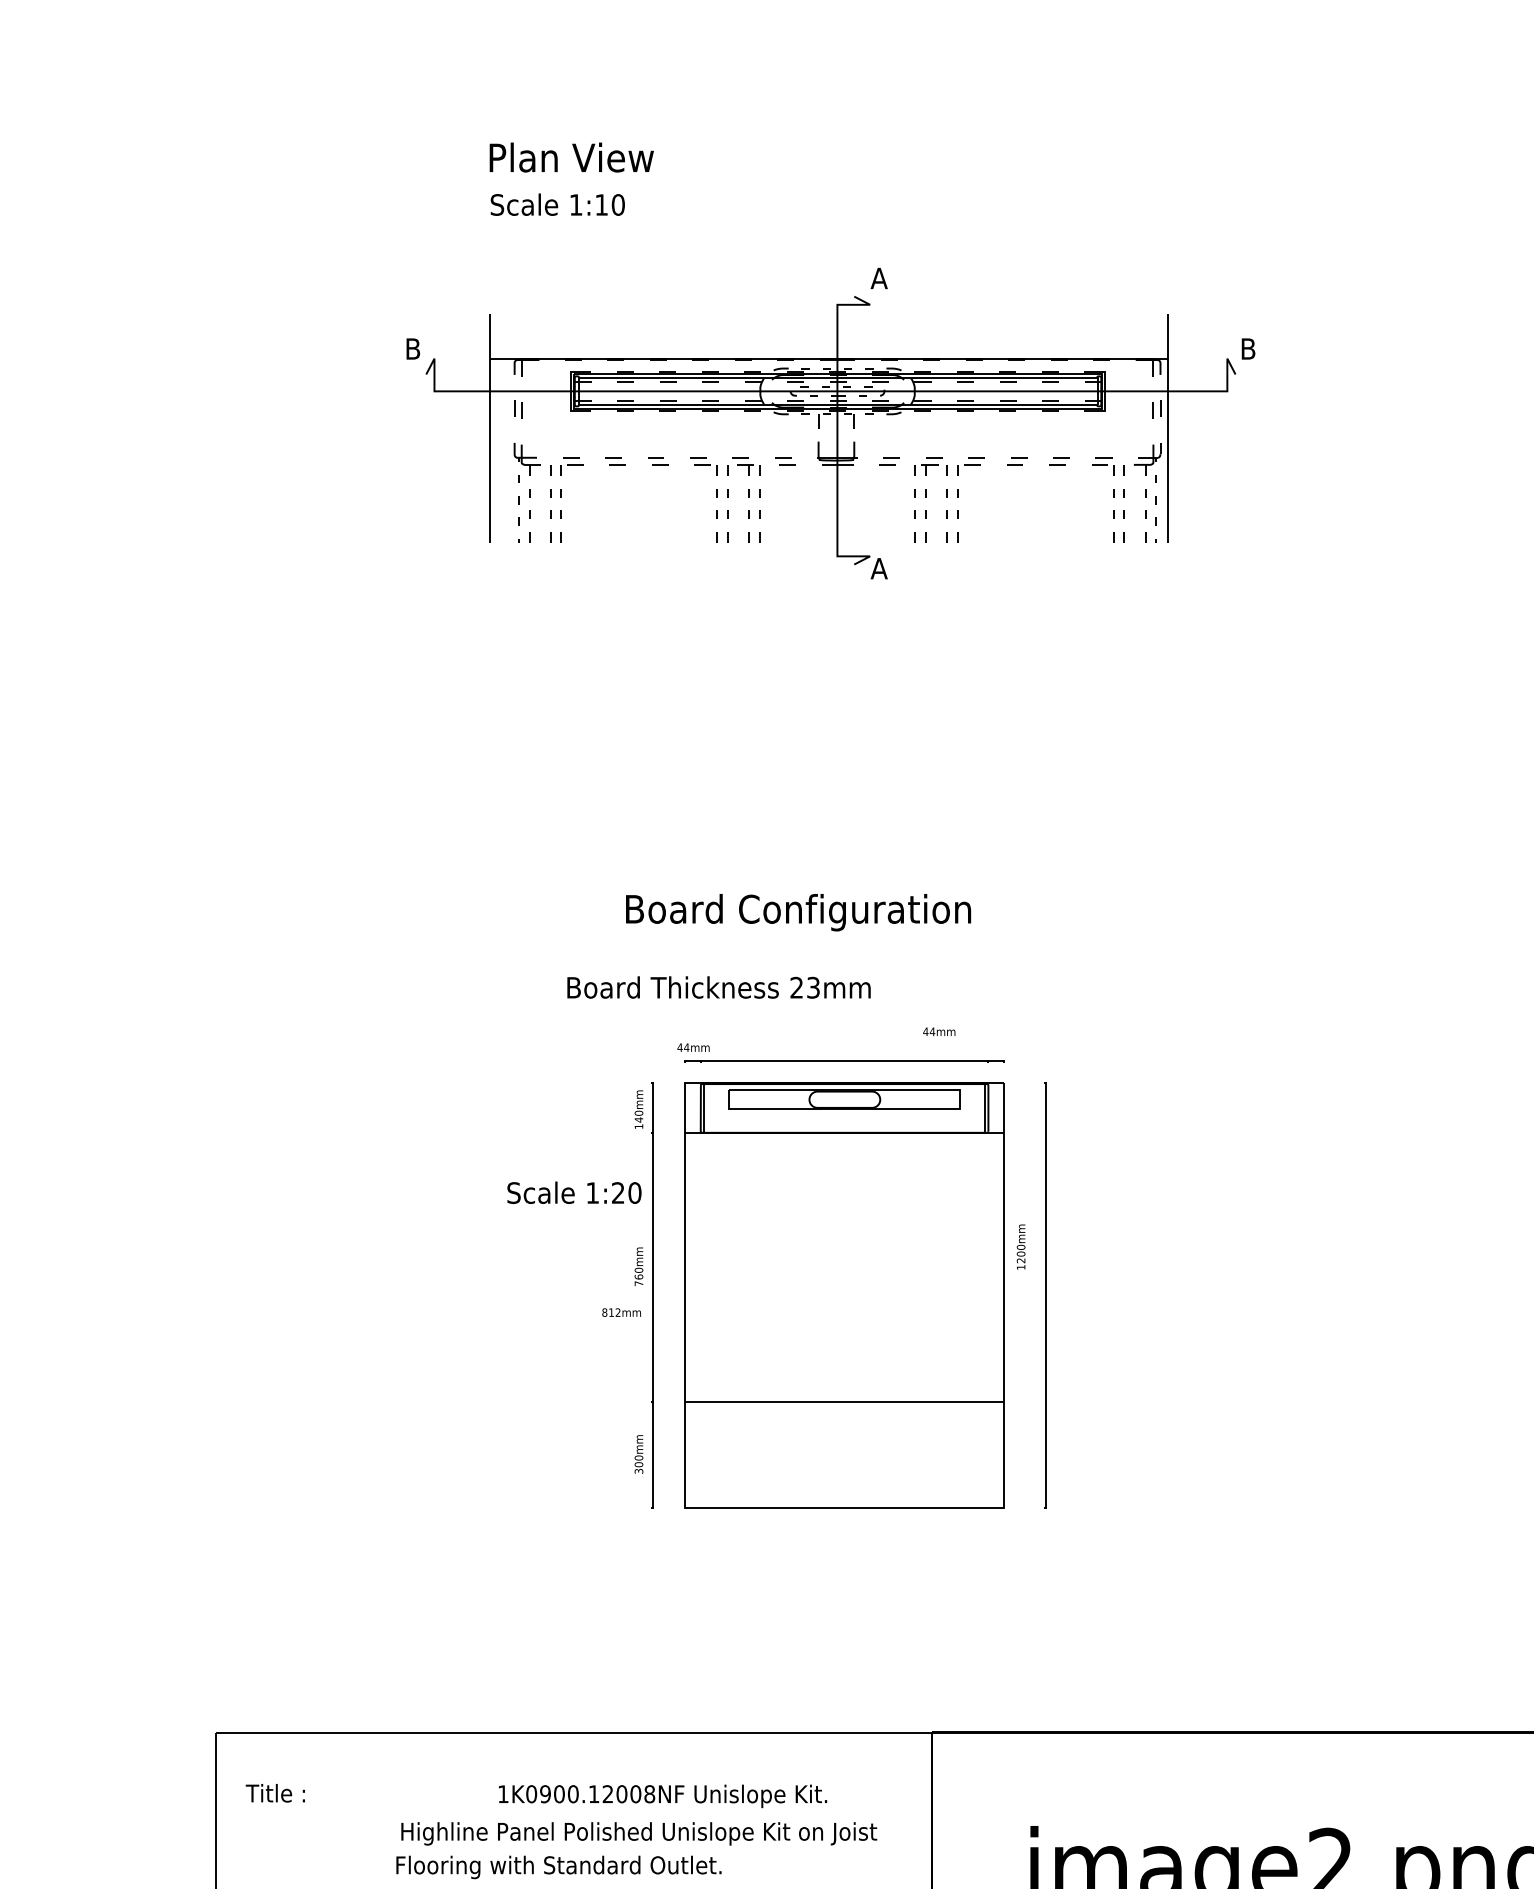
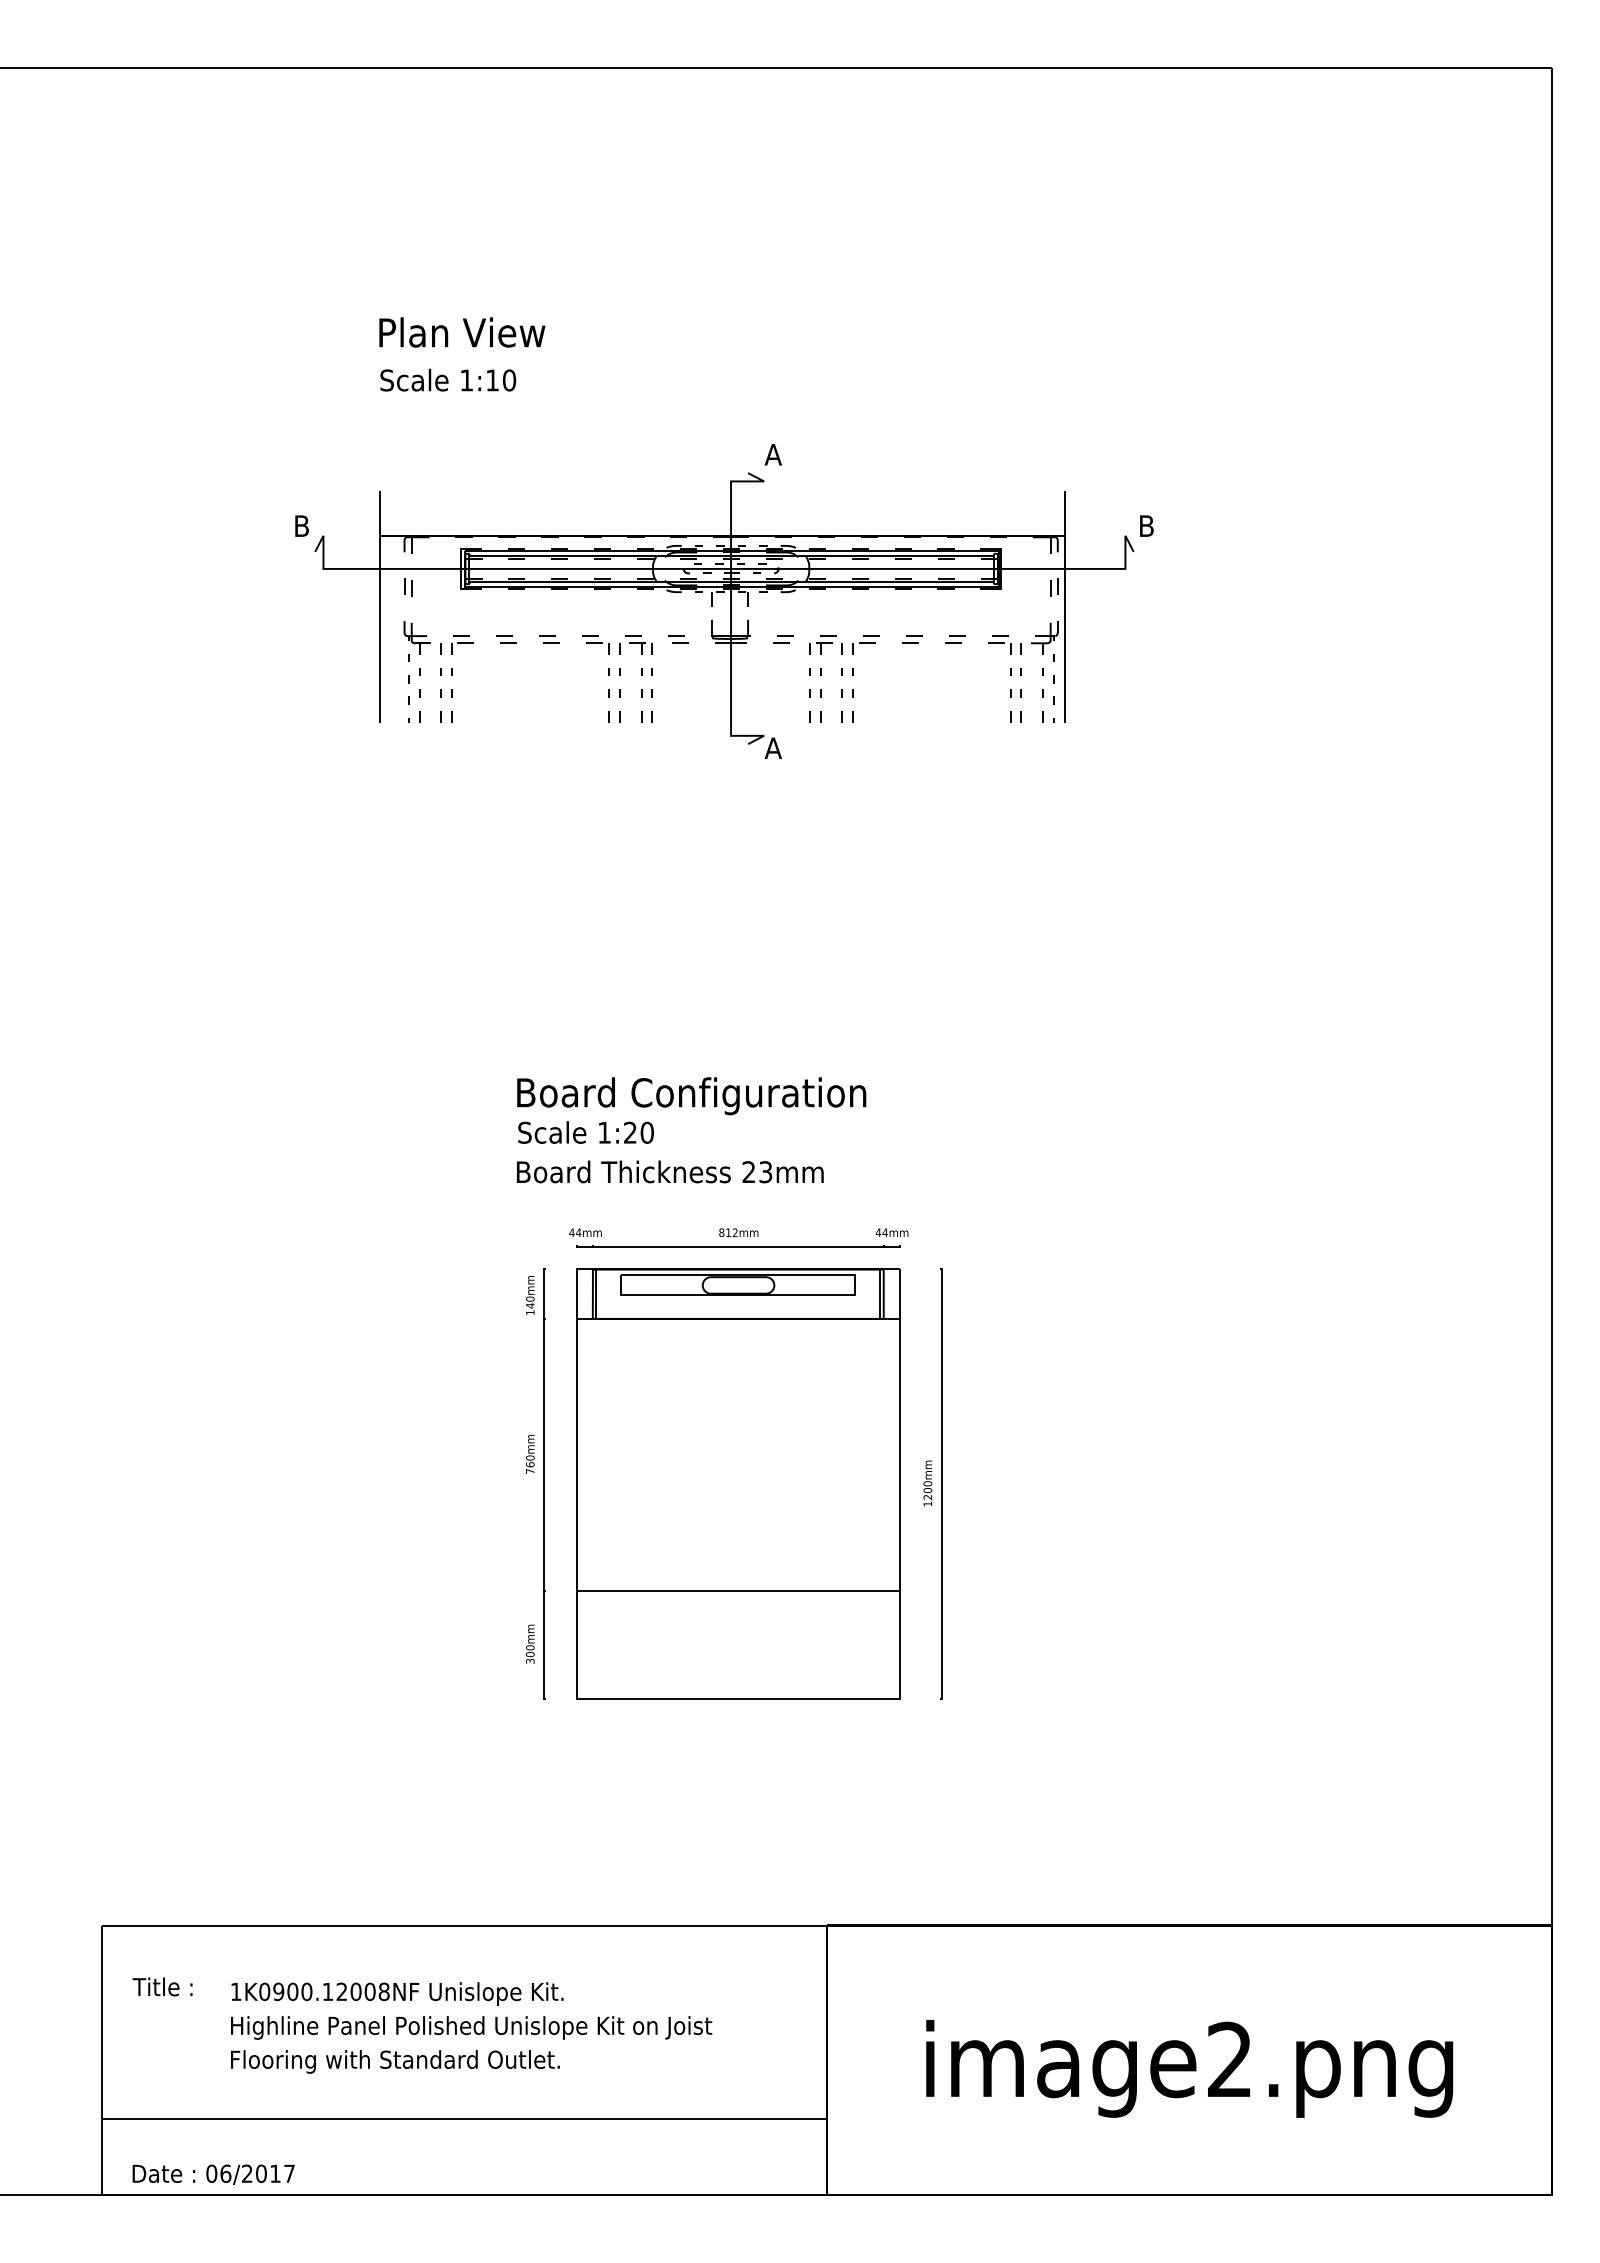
text: (719, 987) -> (670, 1171), moved
text: (938, 1031) -> (891, 1232), moved
text: (573, 1192) -> (585, 1132), moved
text: (1020, 1247) -> (927, 1483), moved
text: (621, 1312) -> (738, 1232), moved
text: (662, 1795) -> (397, 1993), moved
text: (639, 1833) -> (471, 2027), moved
text: (559, 1867) -> (395, 2061), moved

